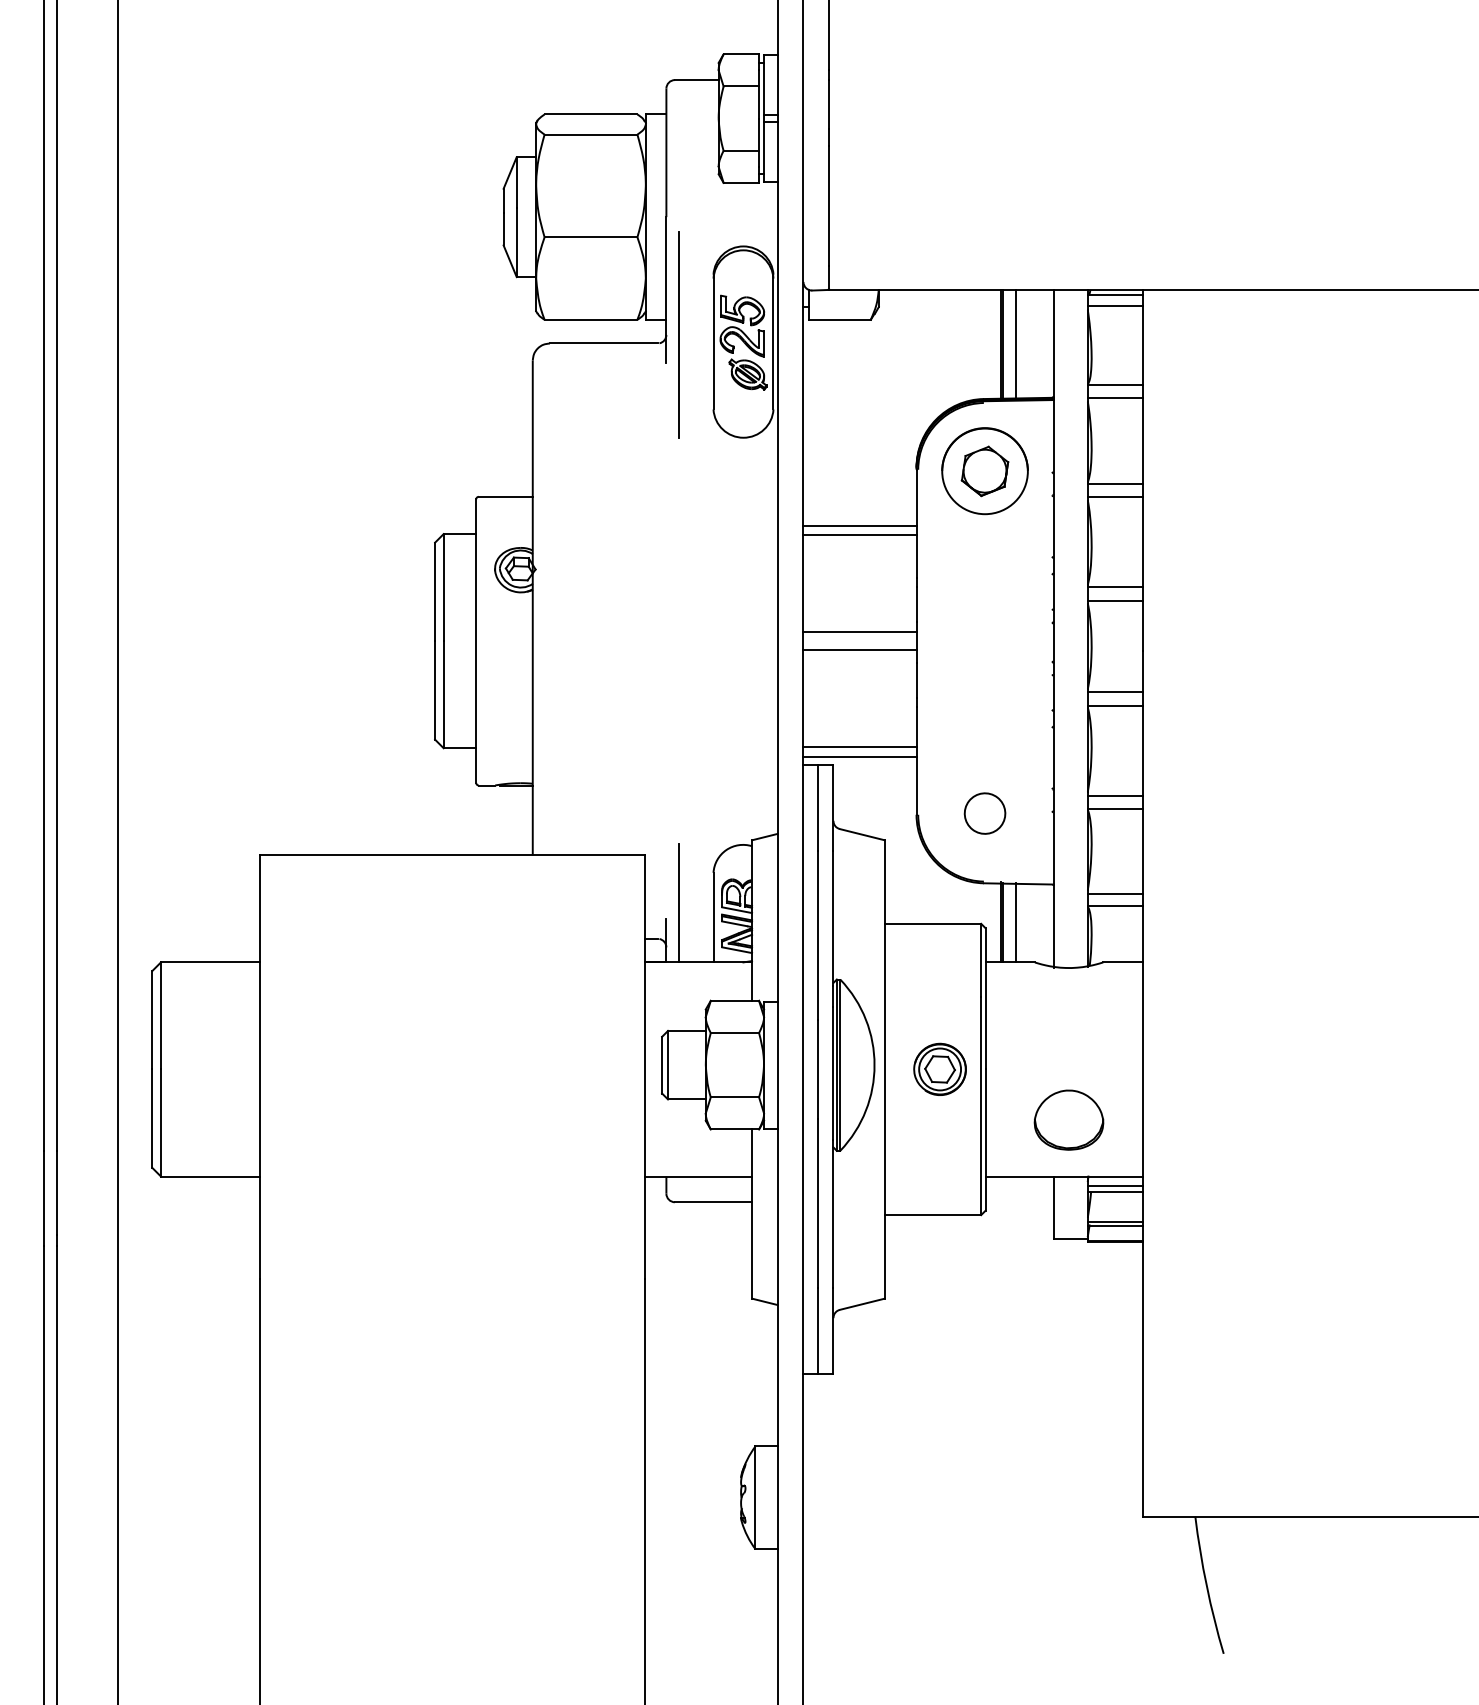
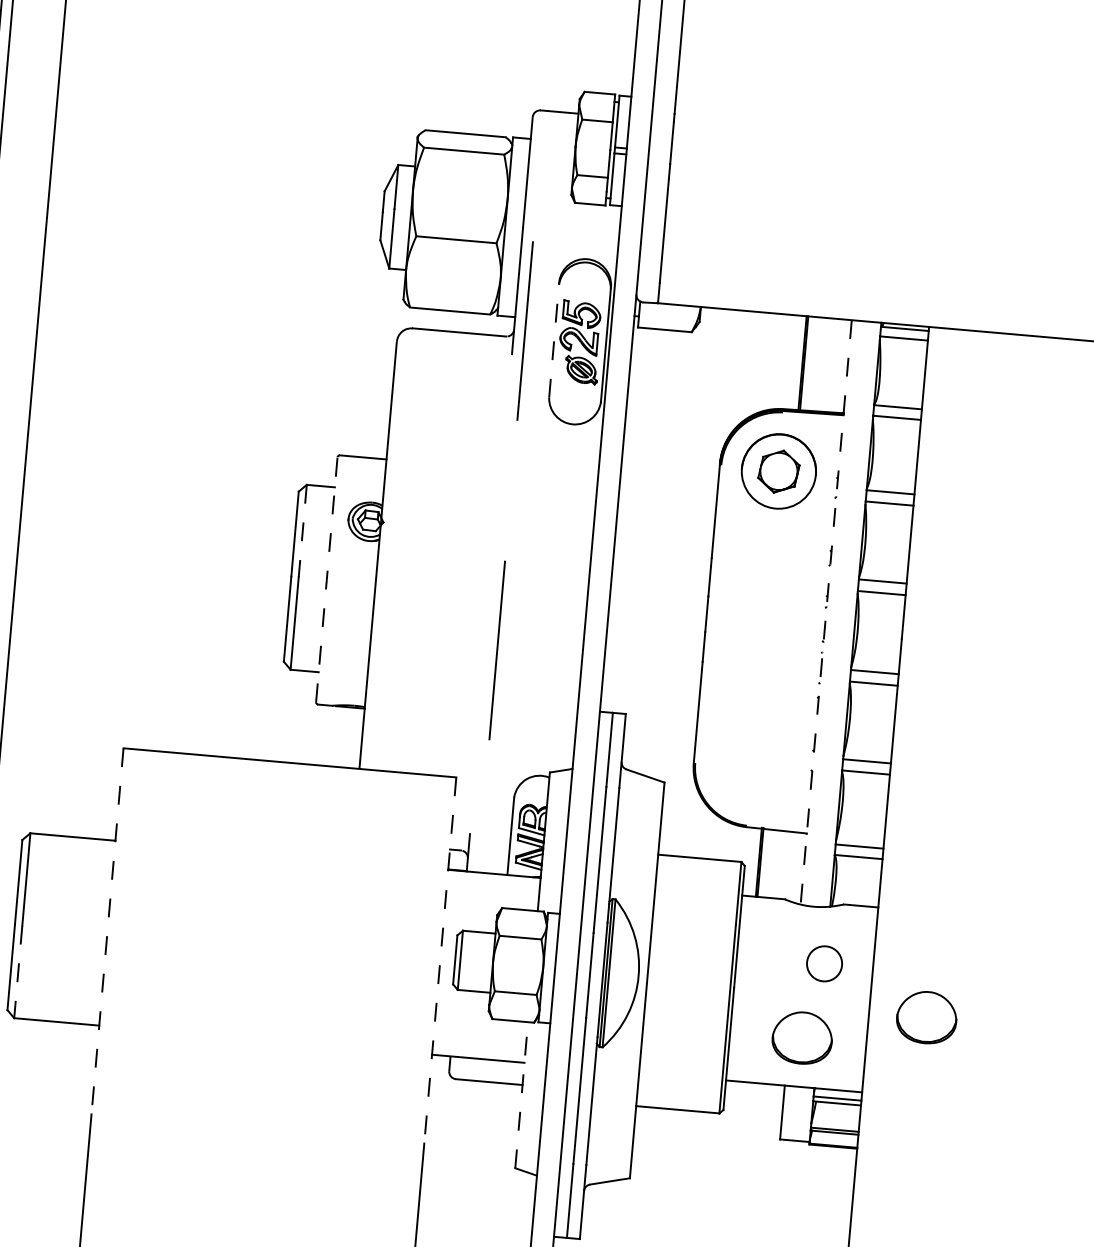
line: (713, 341) -> (554, 339), solid -> dashed
line: (1015, 343) -> (814, 363), removed
line: (859, 525) -> (666, 508), removed
line: (859, 534) -> (665, 516), removed
line: (443, 587) -> (302, 530), solid -> dashed
line: (1053, 628) -> (826, 612), solid -> dashed
line: (859, 631) -> (658, 600), removed
line: (476, 641) -> (327, 580), solid -> dashed
line: (859, 650) -> (656, 616), removed
line: (678, 704) -> (496, 649), added
line: (859, 747) -> (649, 700), removed
line: (859, 756) -> (648, 708), removed
part: (984, 813) -> (824, 963), moved
line: (679, 903) -> (482, 821), removed
line: (1015, 922) -> (771, 863), removed
line: (259, 1067) -> (107, 931), solid -> dashed
line: (644, 1067) -> (439, 960), solid -> dashed
part: (939, 1068) -> (694, 983), removed
part: (1209, 1083) -> (926, 1017), added
line: (160, 1123) -> (17, 972), solid -> dashed
line: (752, 1214) -> (522, 1095), solid -> dashed

